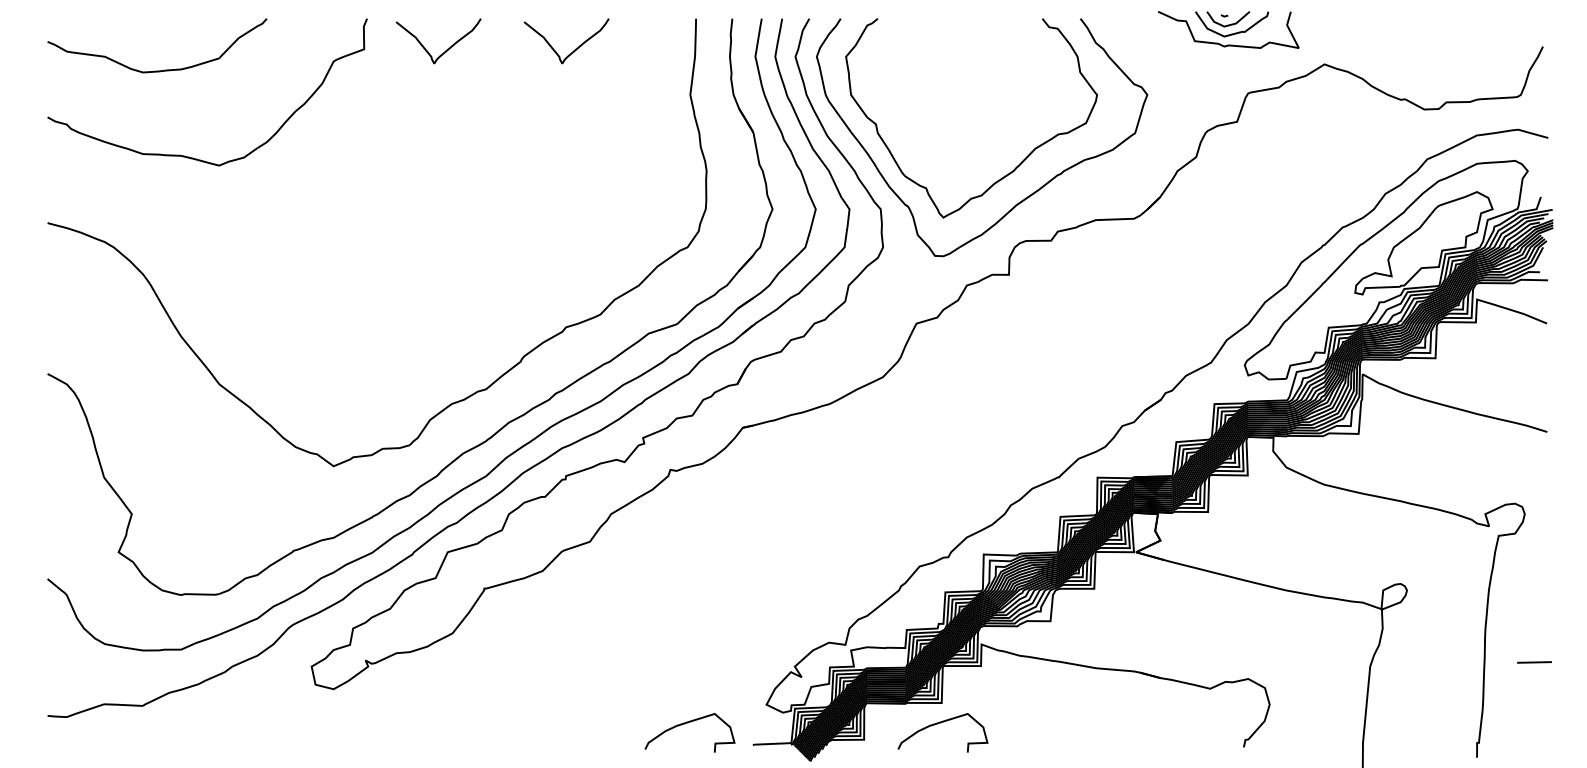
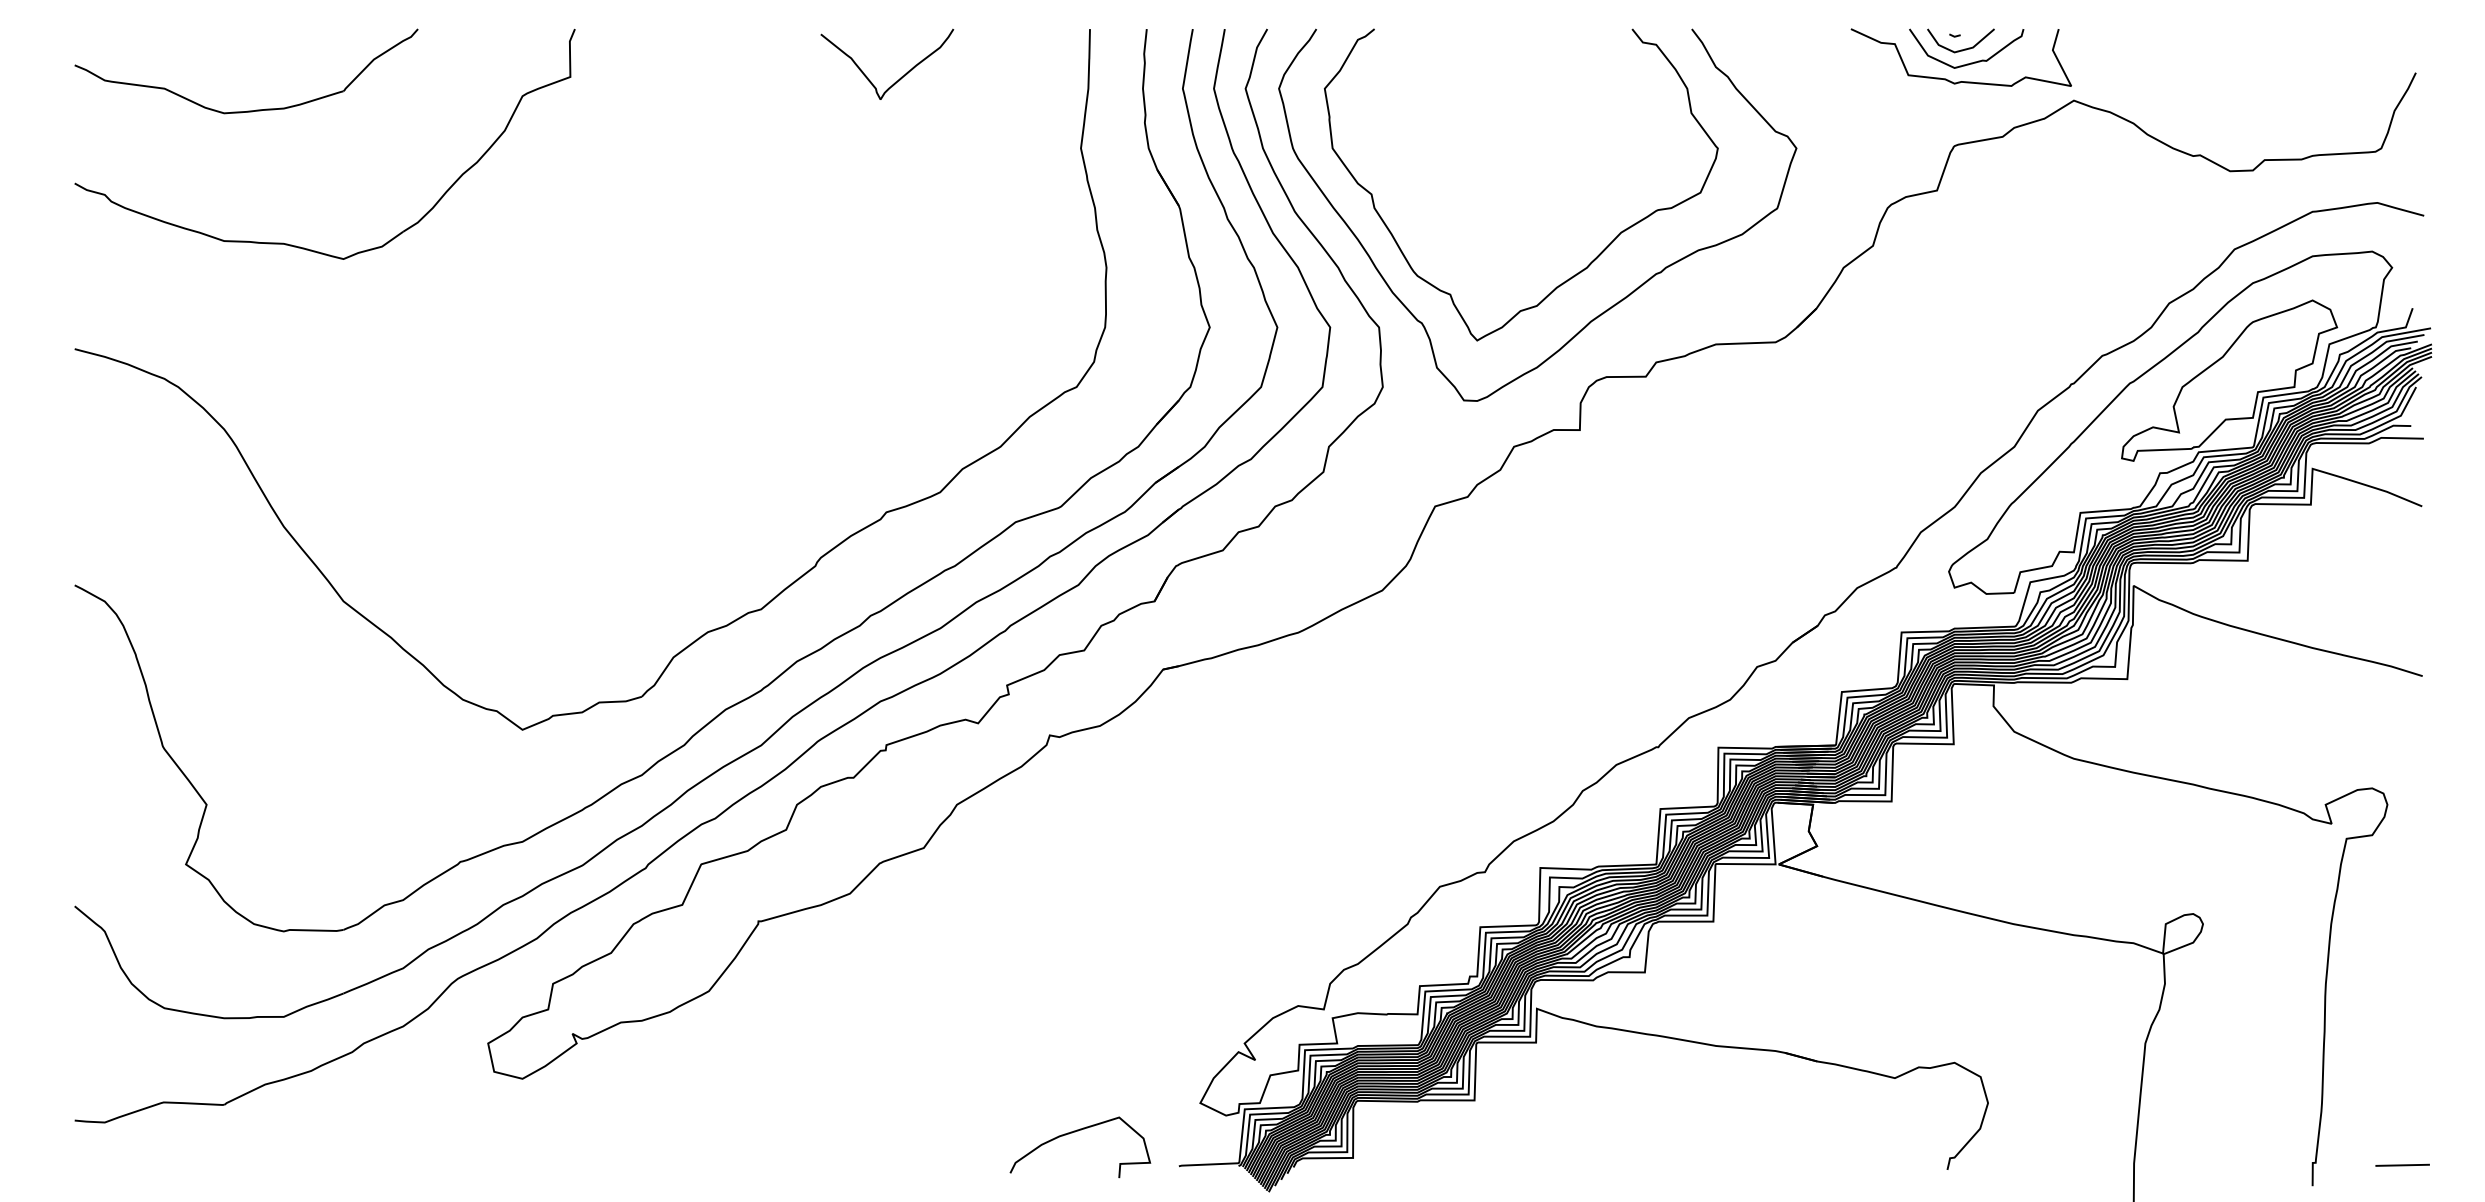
part: (1228, 29) -> (1961, 56), moved
curve: (446, 49) -> (699, 77), removed
line: (1534, 662) -> (2402, 1165), moved
curve: (941, 723) -> (1474, 1132), removed

